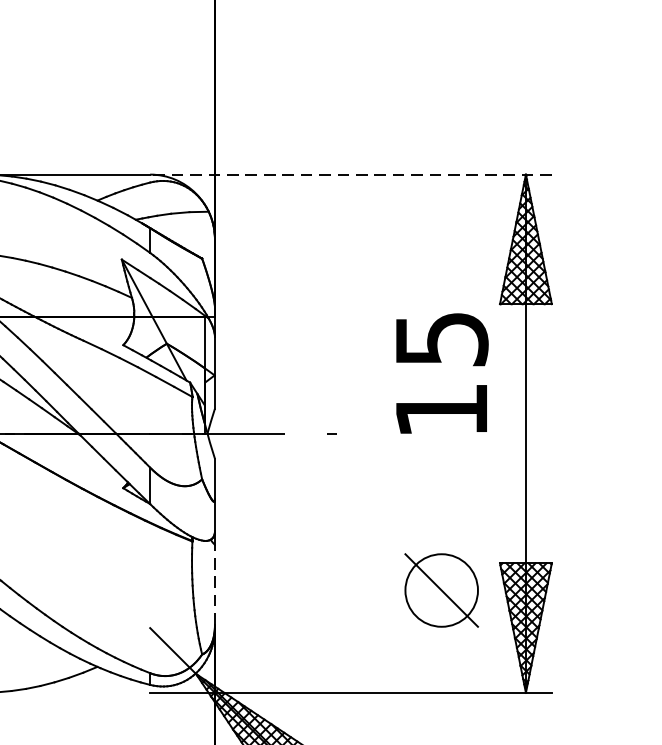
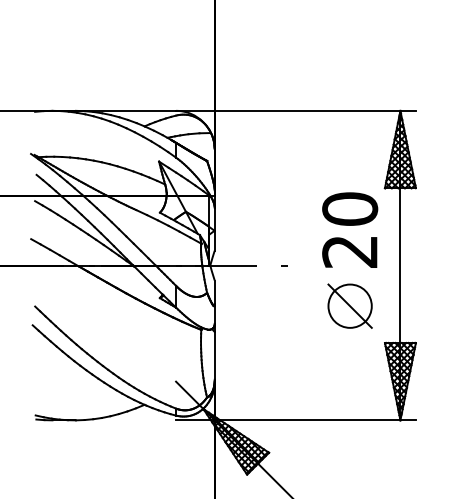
line: (350, 173) -> (295, 110), dashed -> solid
text: (442, 373) -> (350, 229), 15 -> 20
line: (214, 584) -> (214, 355), dashed -> solid
part: (440, 589) -> (349, 305), moved

